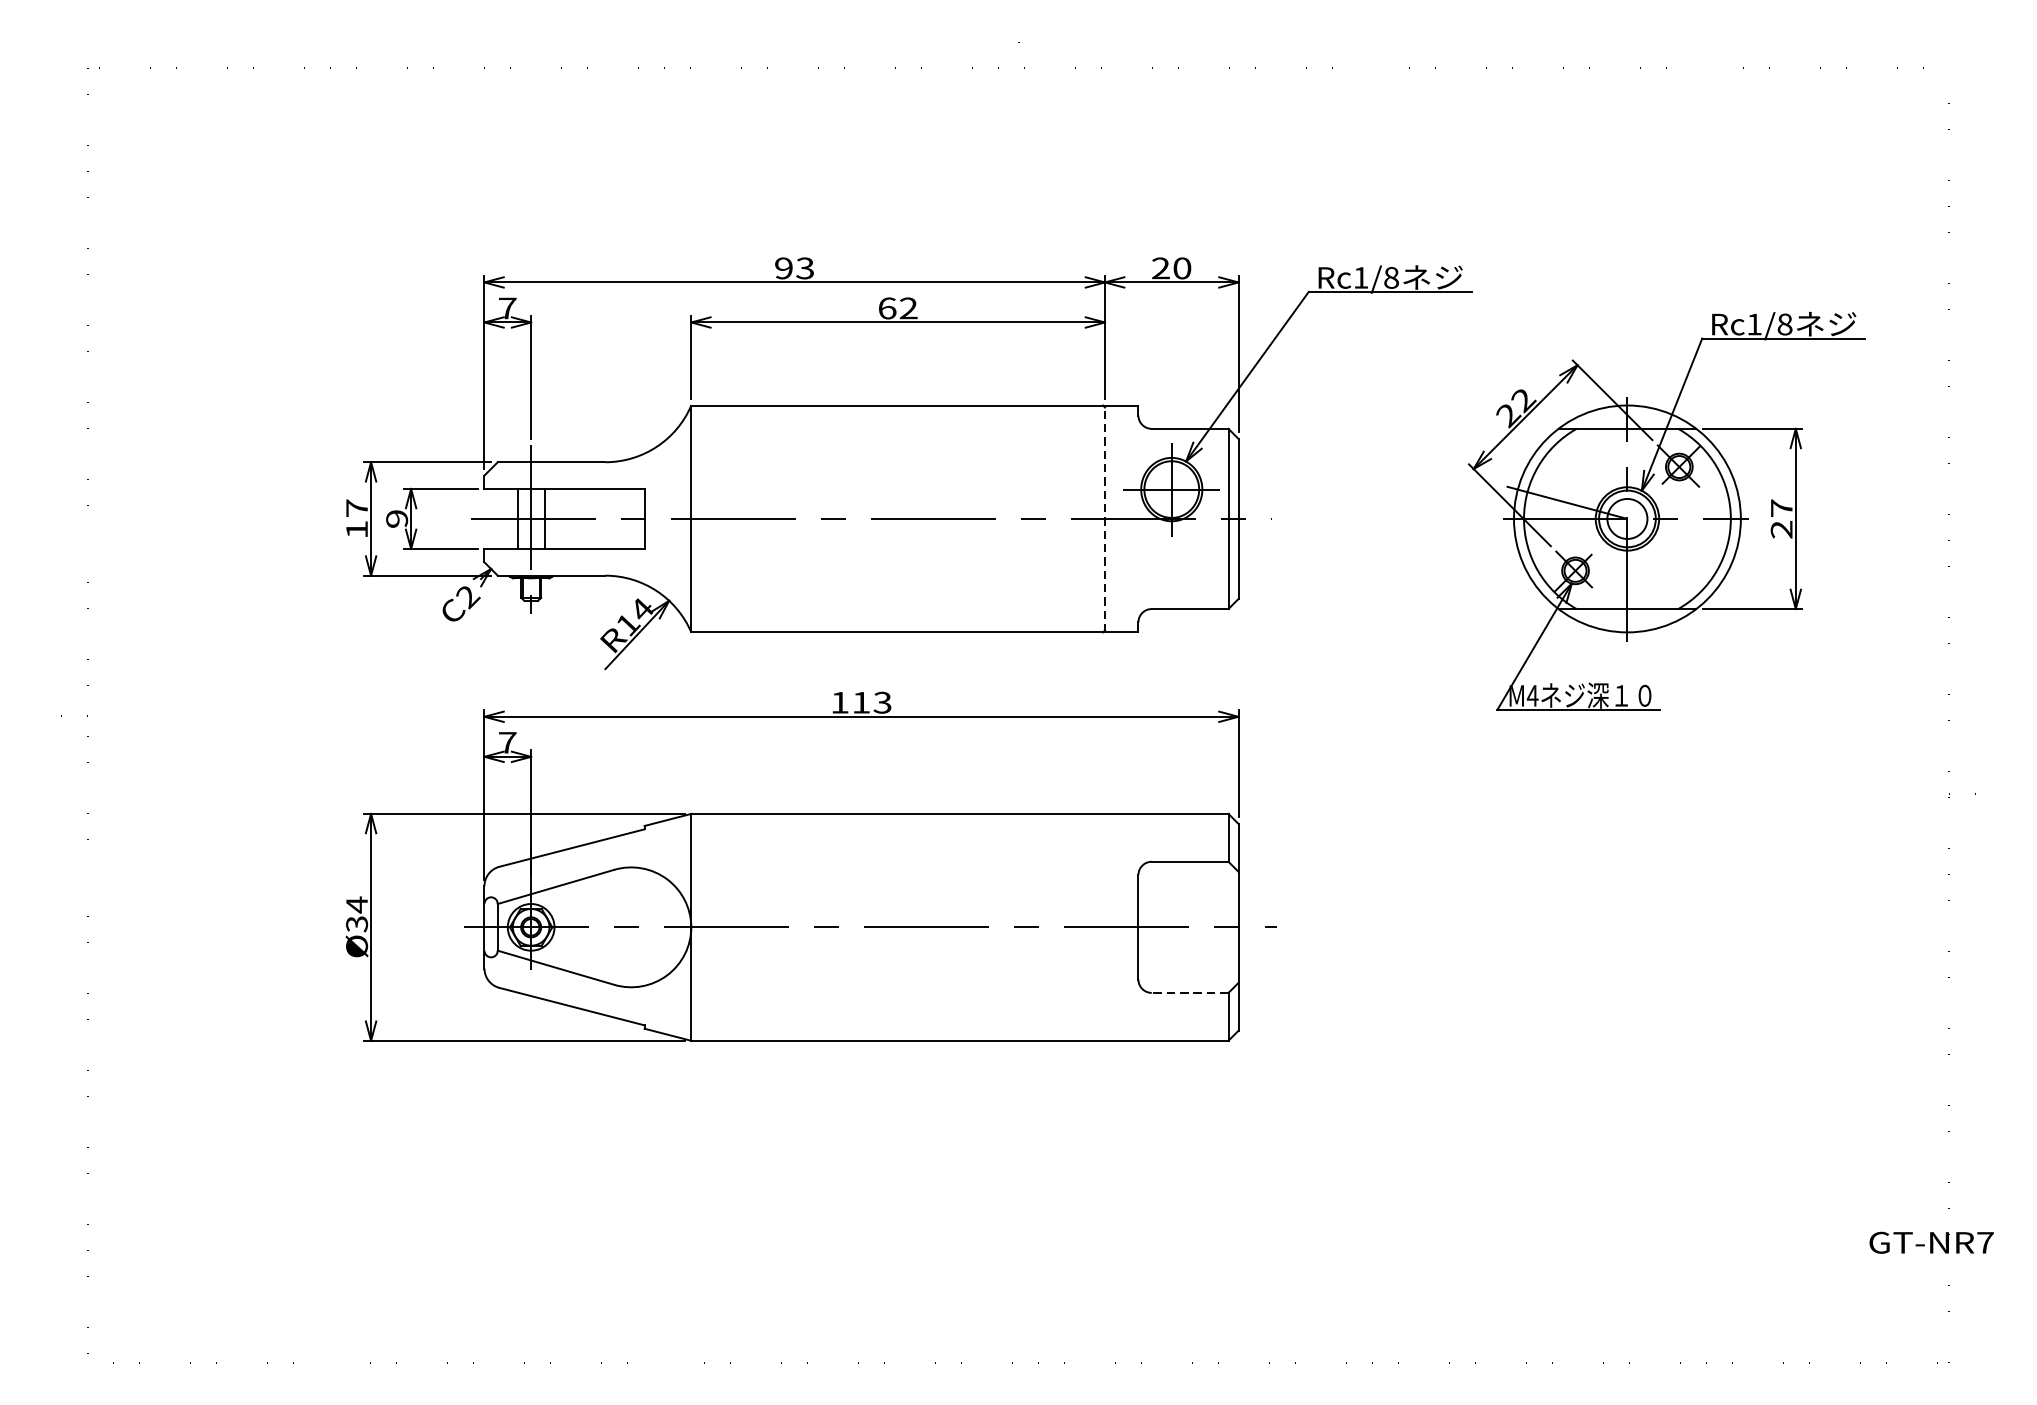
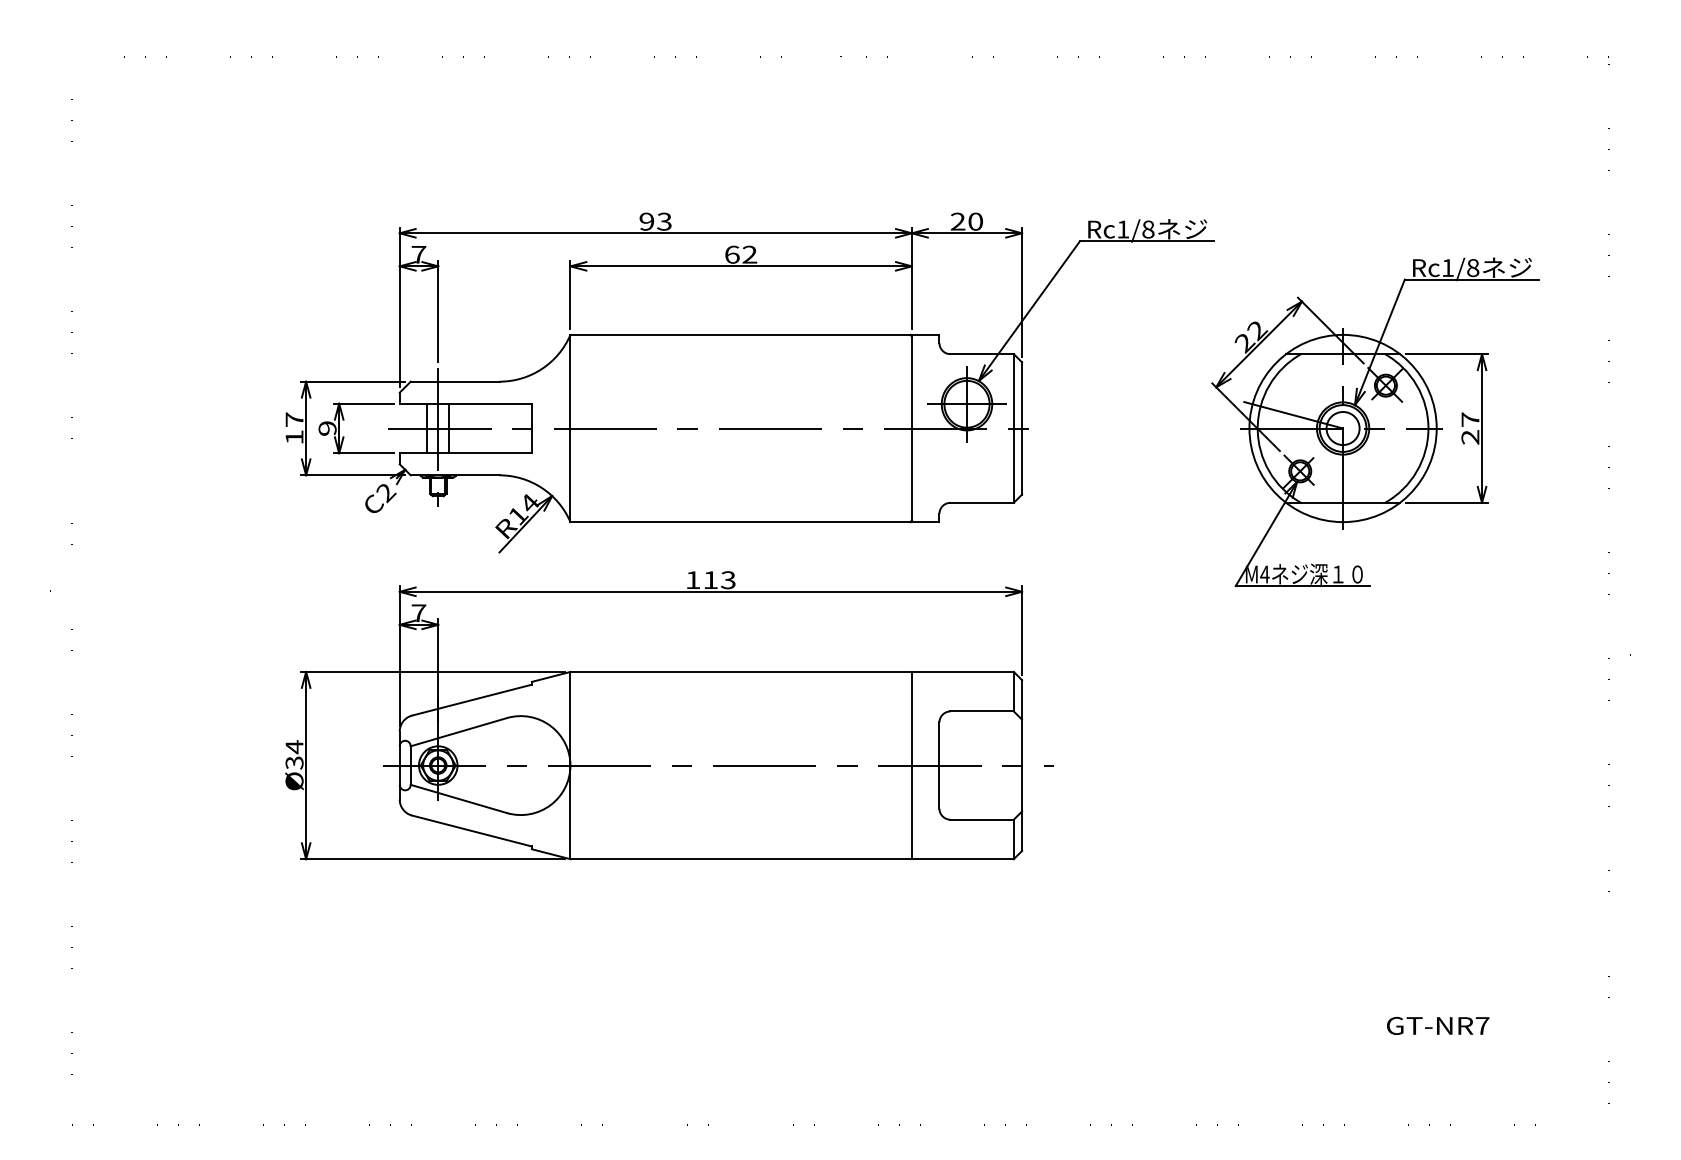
line: (1104, 518) -> (911, 428), dashed -> solid
line: (1104, 927) -> (911, 765), added
line: (1190, 992) -> (982, 819), dashed -> solid
part: (1932, 1242) -> (1438, 1025), moved

